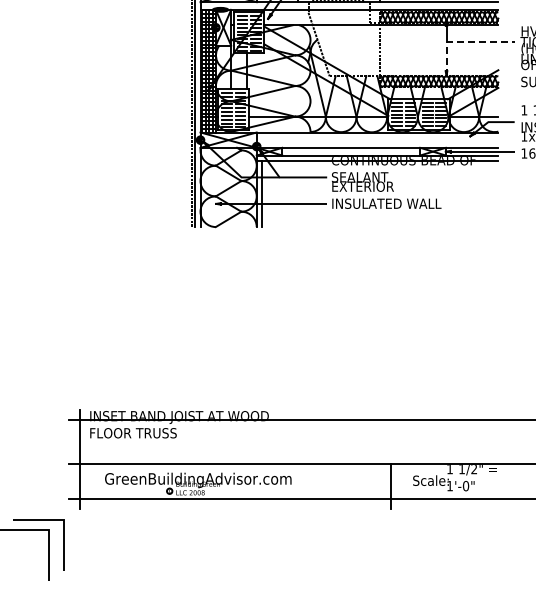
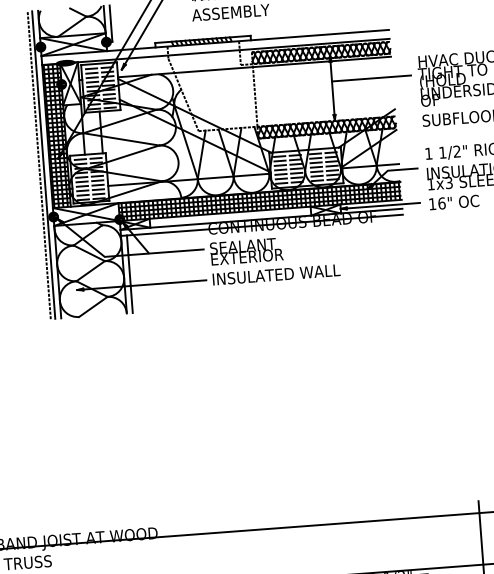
line: (463, 42) -> (351, 80), dashed -> solid
hatch: (377, 139) -> (260, 200), added

